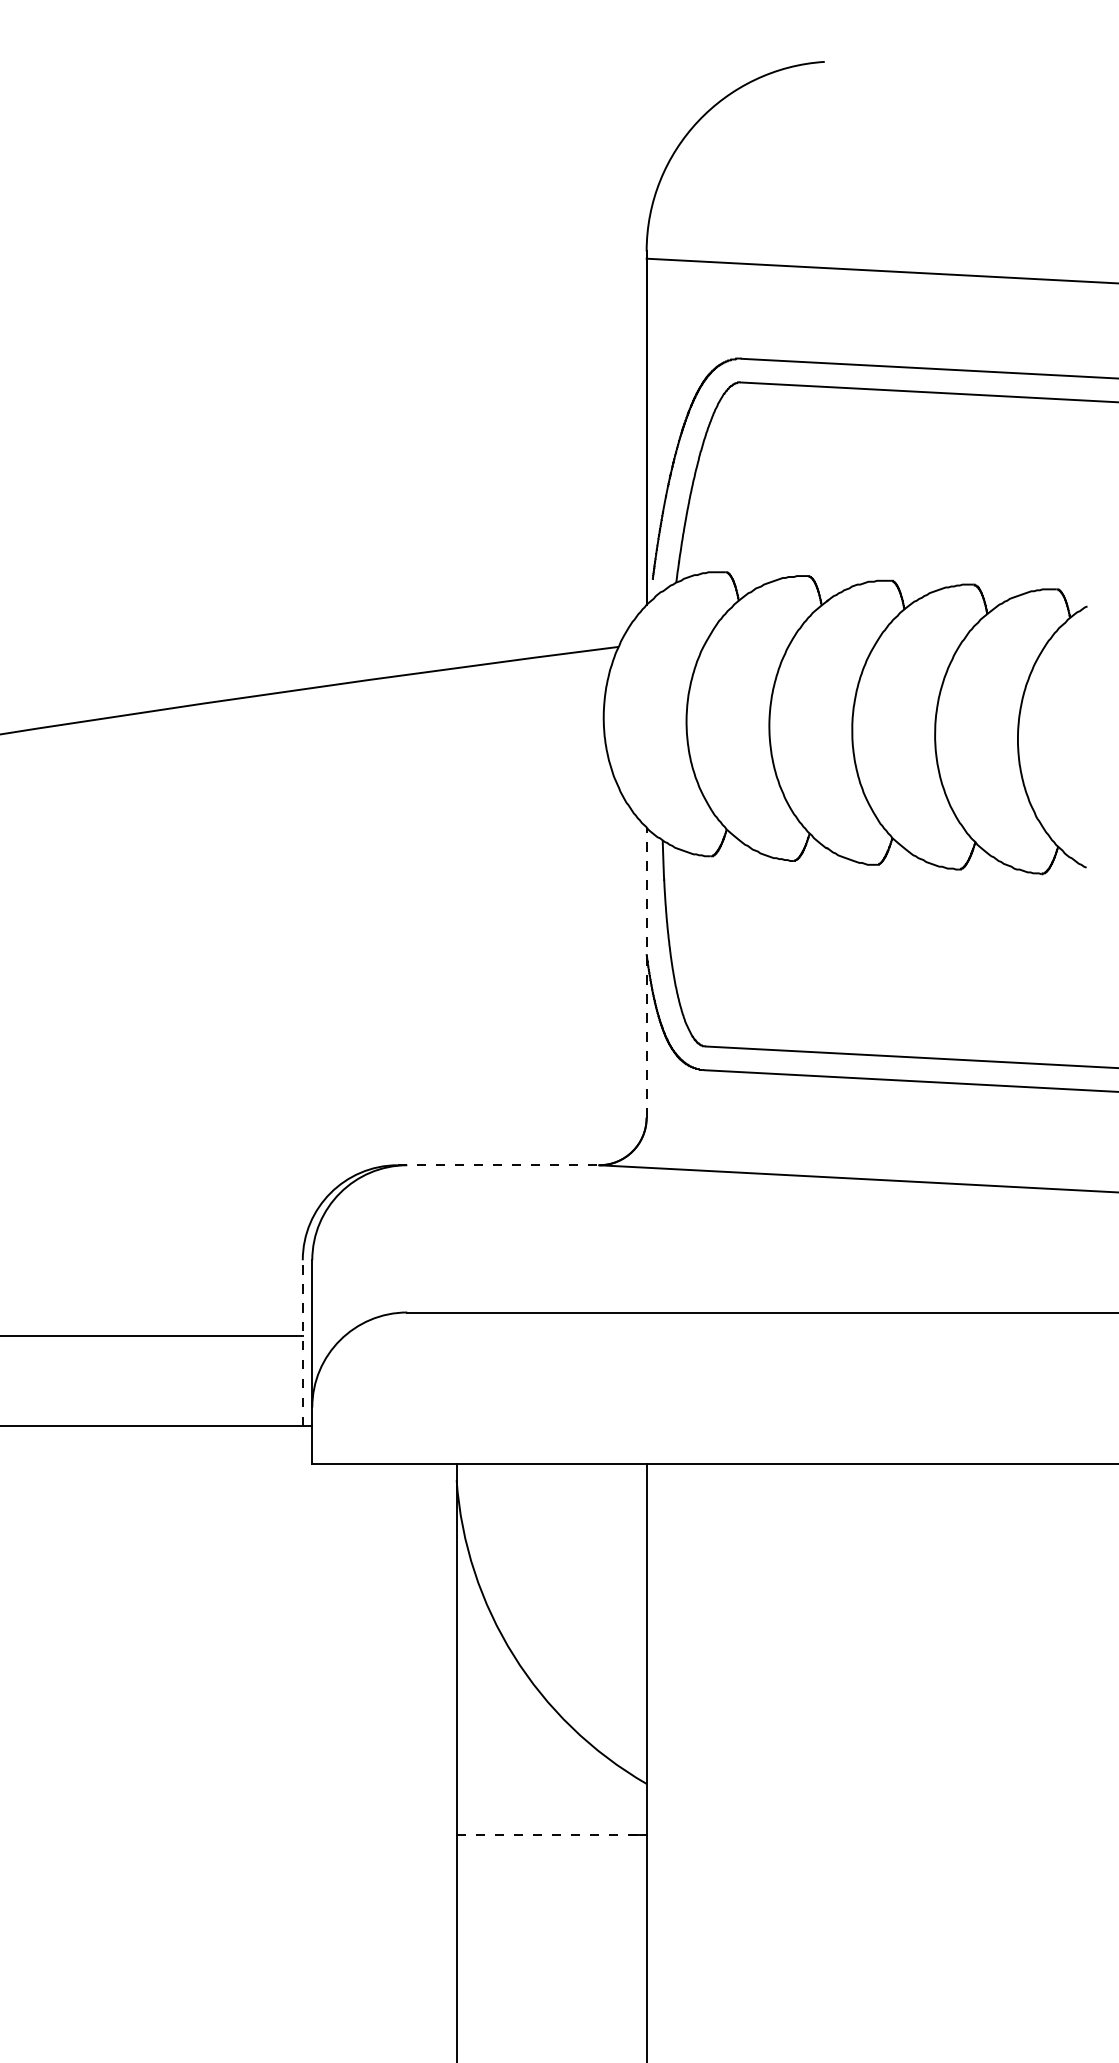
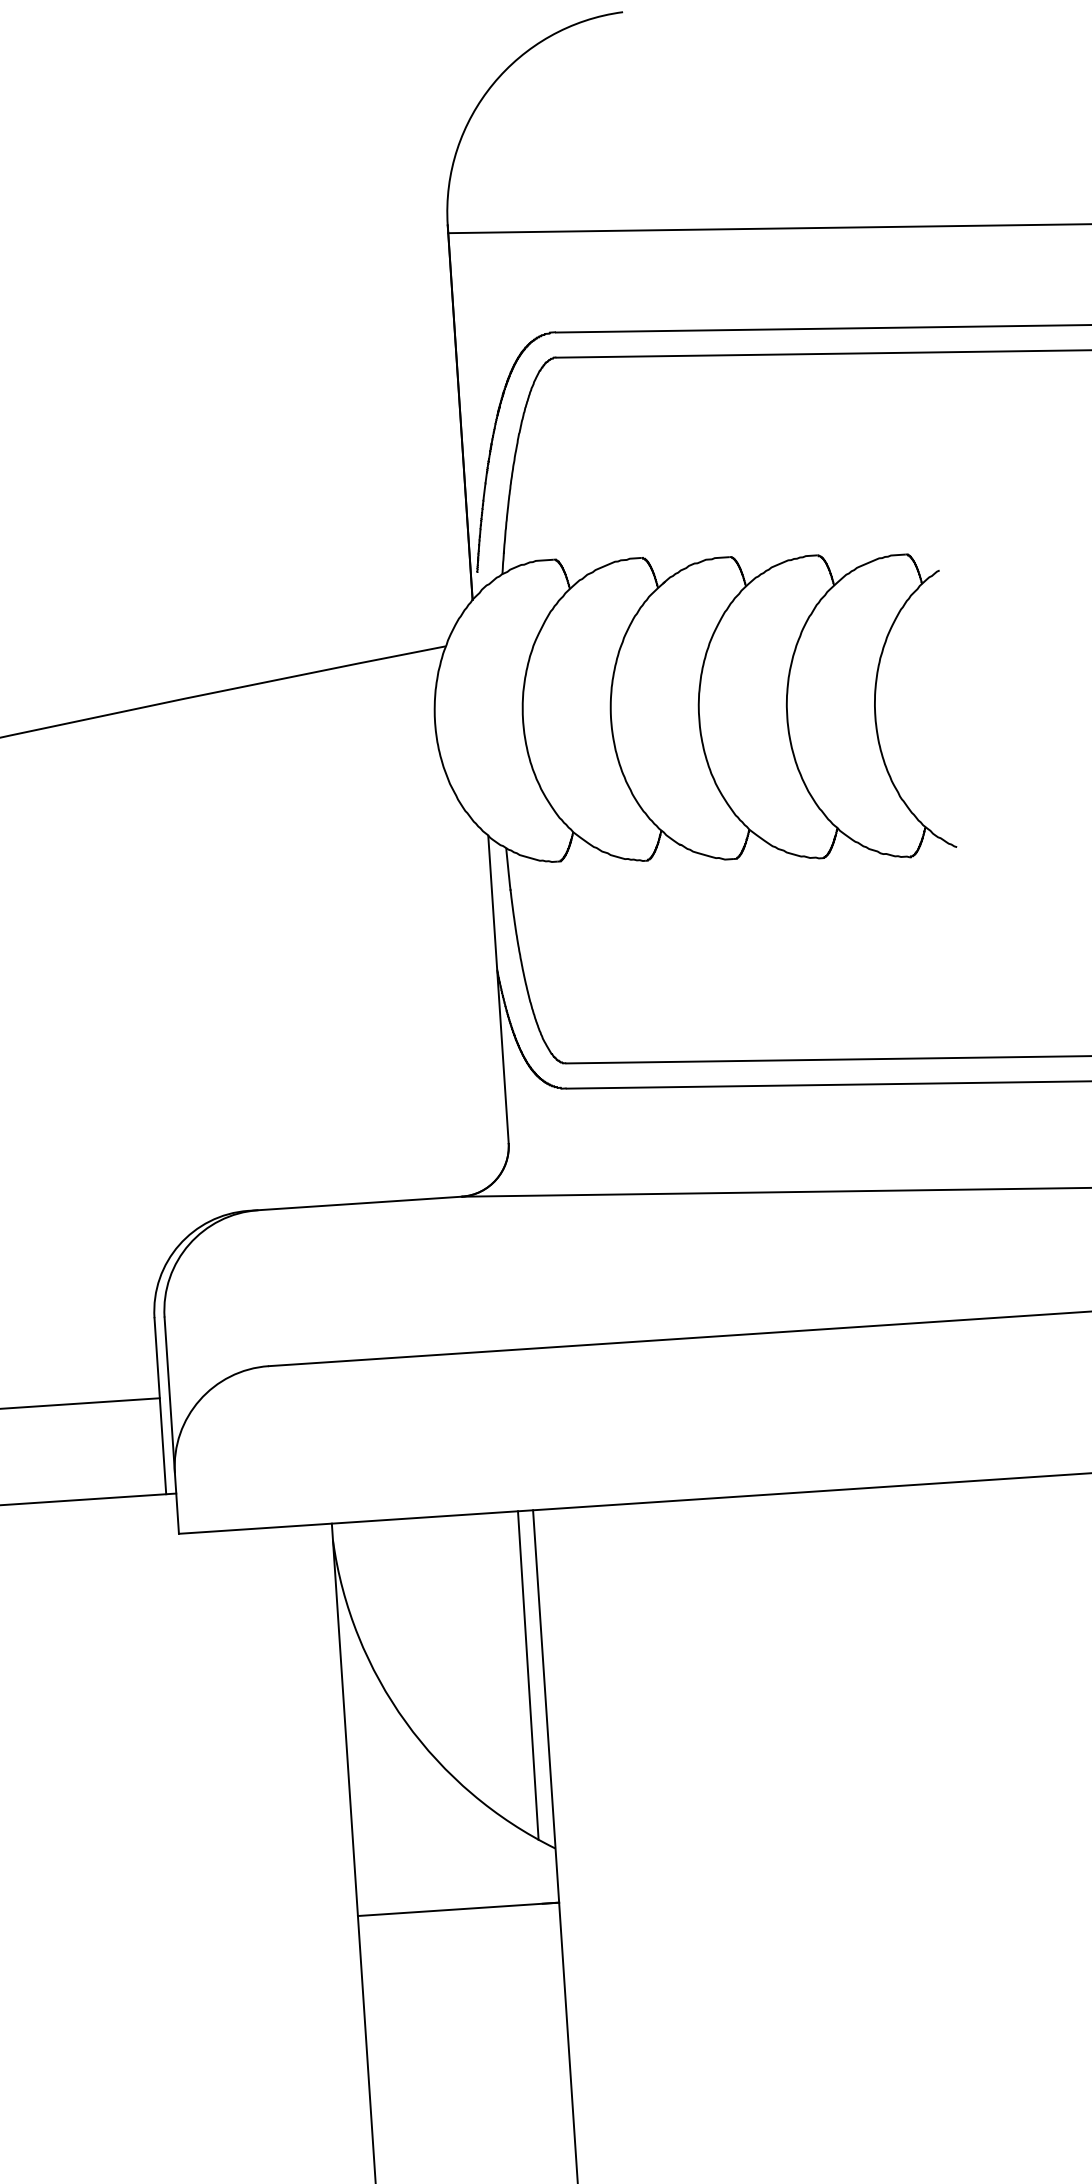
line: (646, 972) -> (498, 989), dashed -> solid
line: (498, 1165) -> (355, 1204), dashed -> solid
line: (302, 1342) -> (159, 1405), dashed -> solid
line: (631, 1619) -> (527, 1675), added
line: (551, 1834) -> (458, 1908), dashed -> solid

